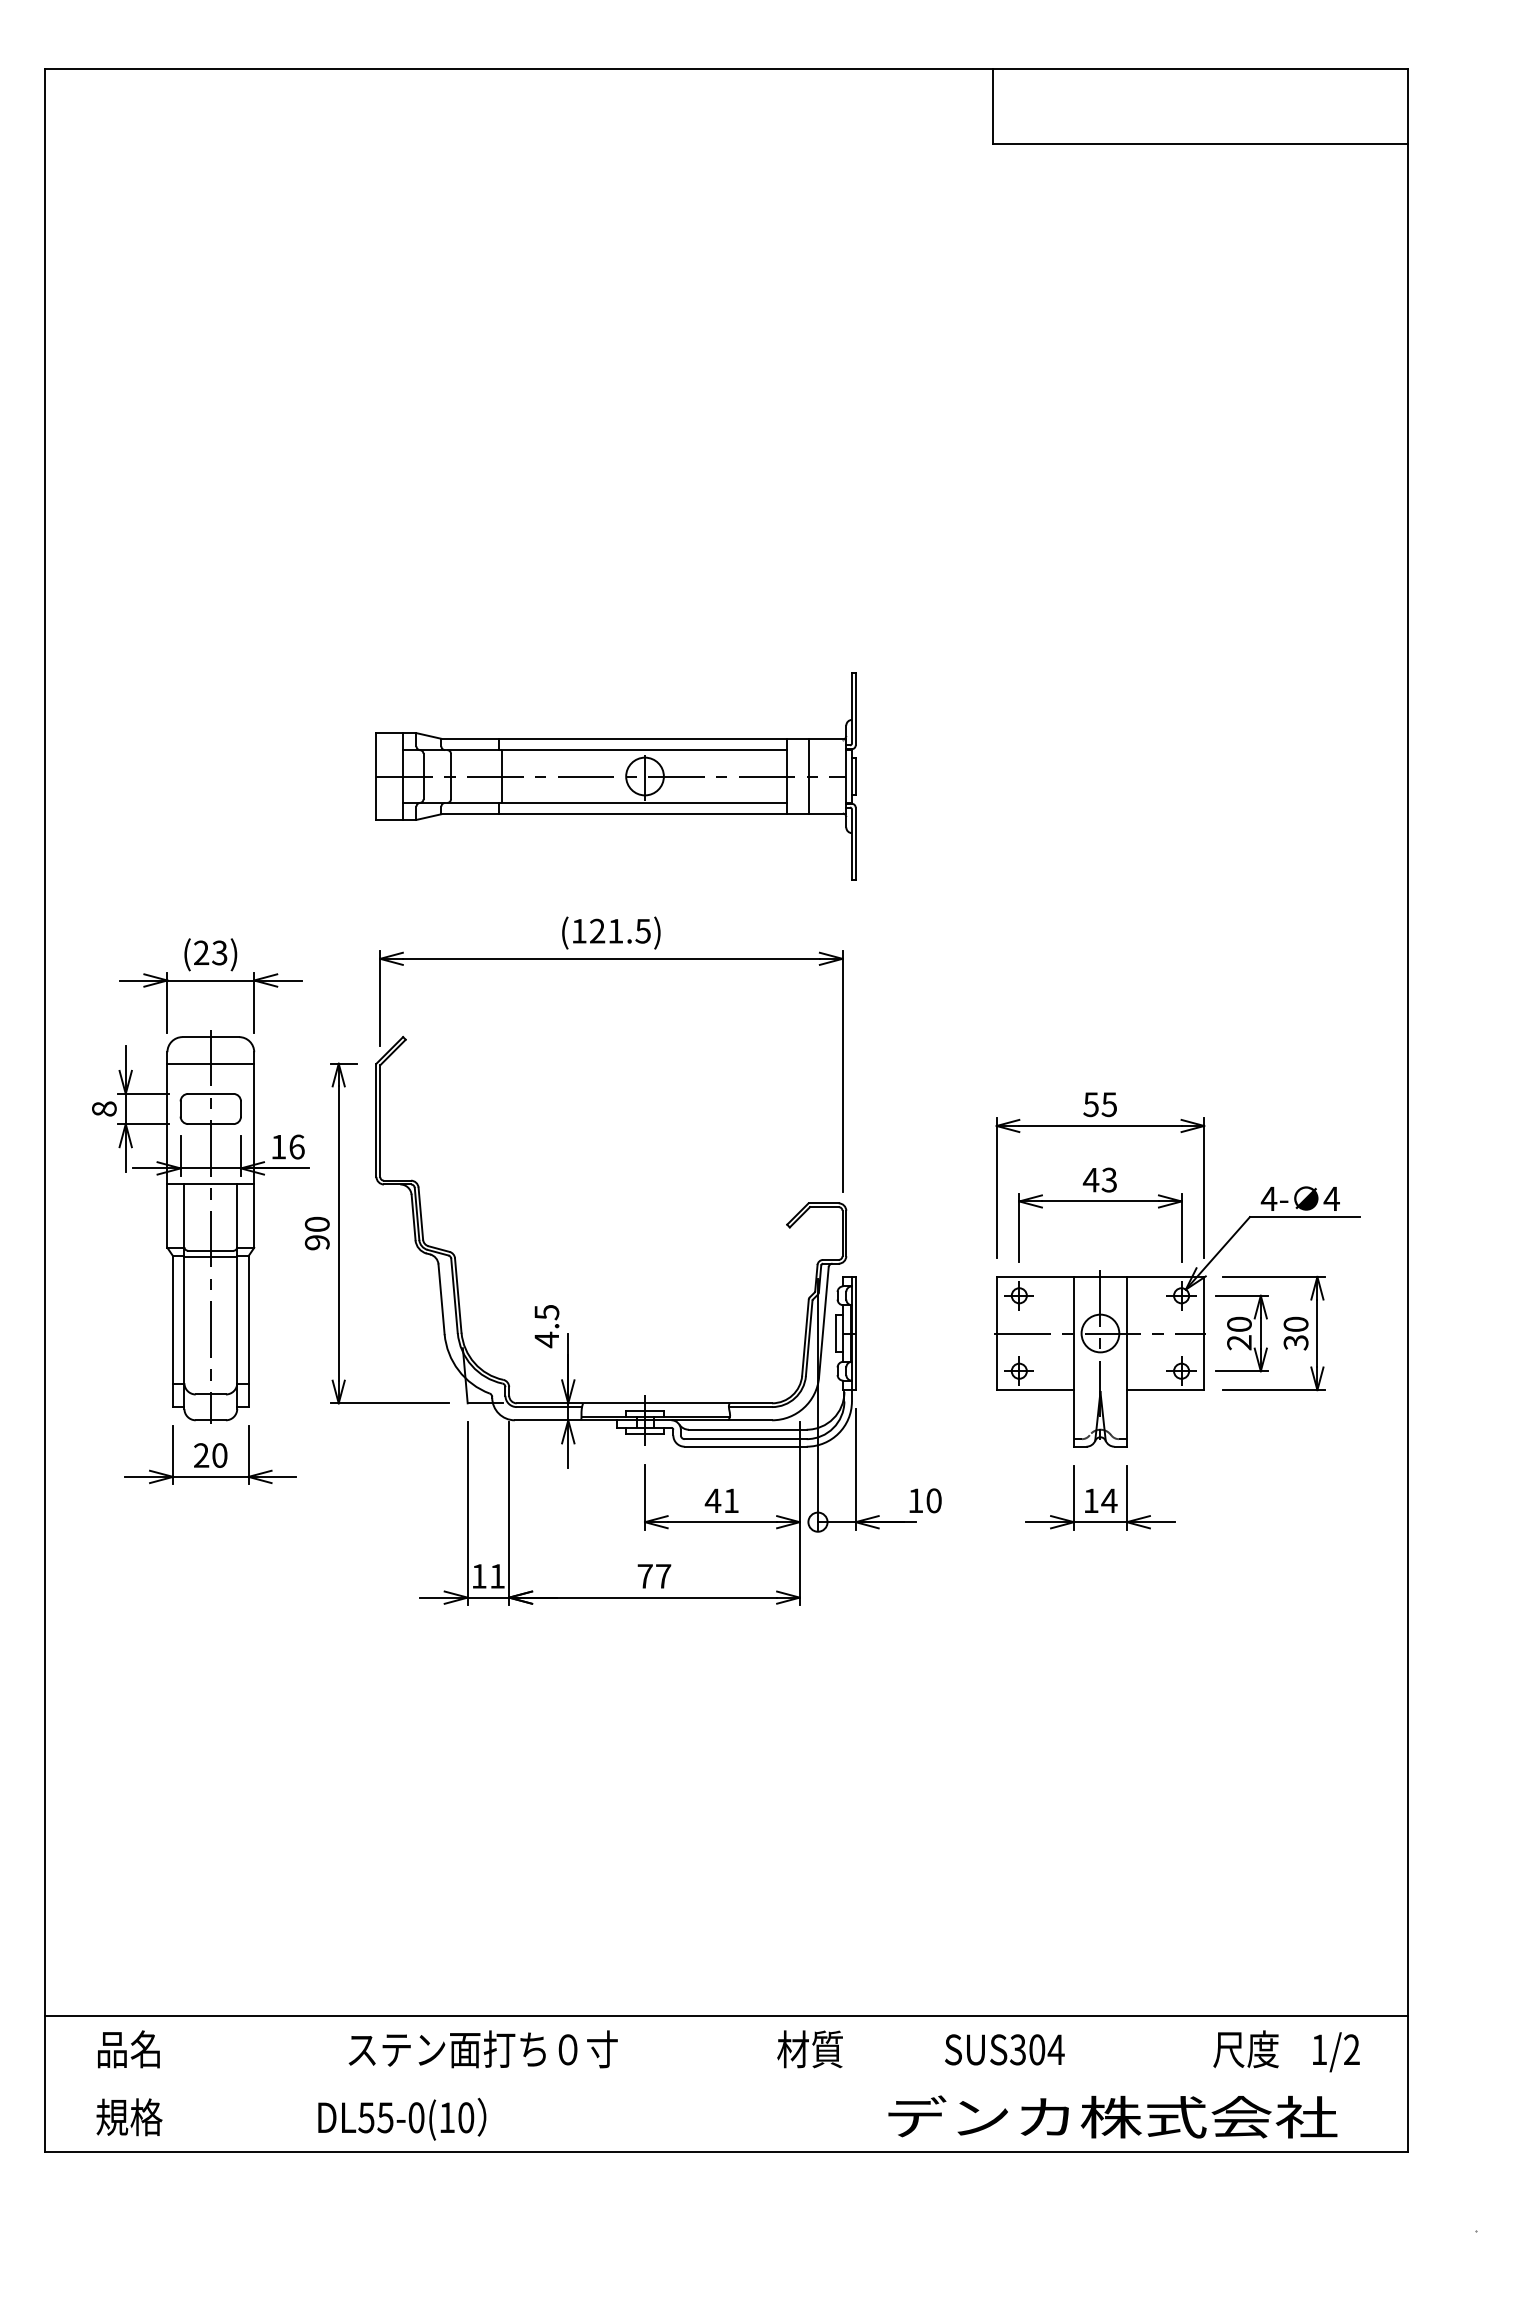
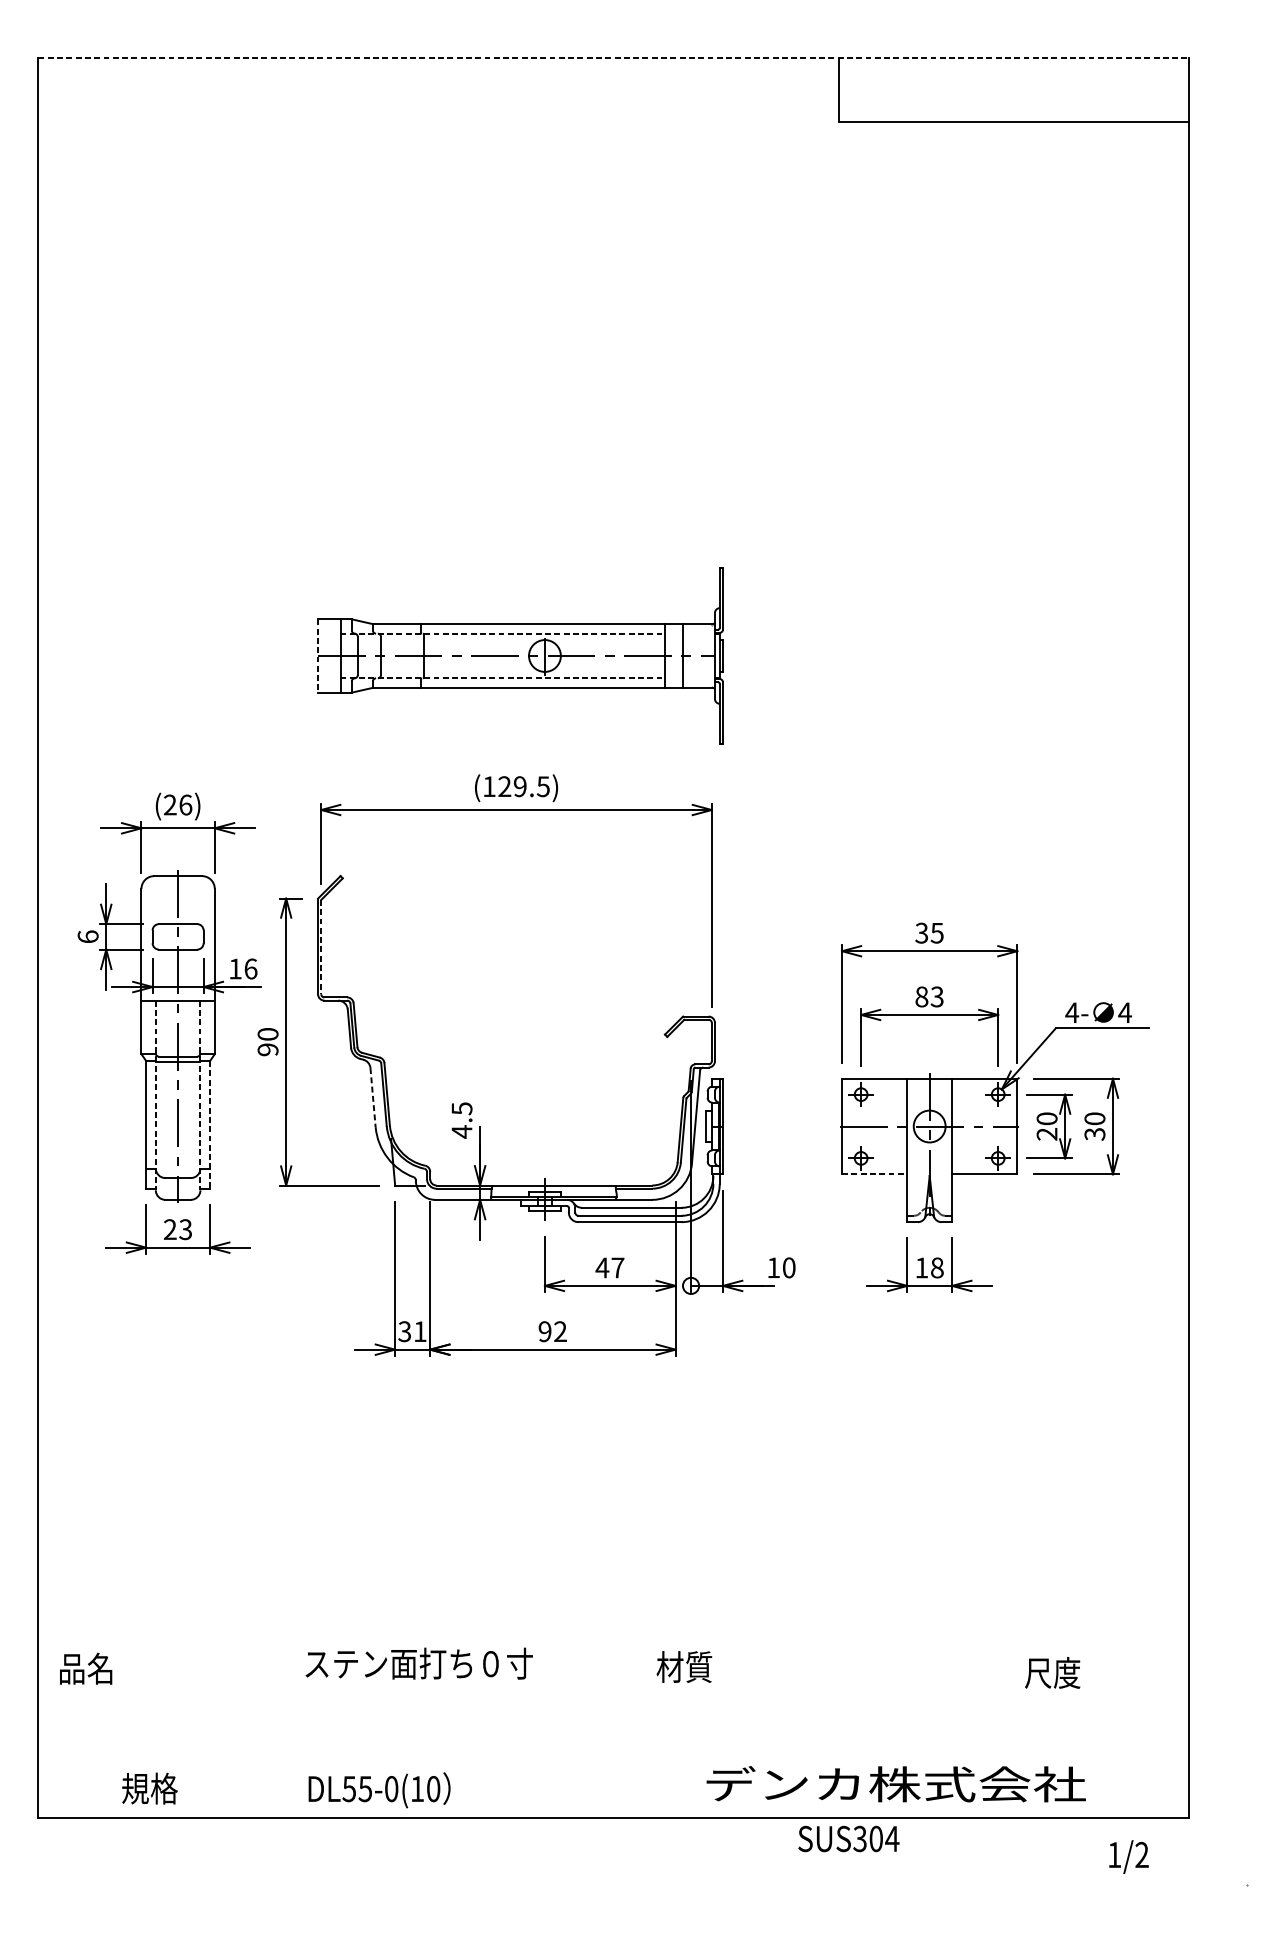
line: (727, 69) -> (614, 58), solid -> dashed
line: (595, 750) -> (503, 634), solid -> dashed
line: (376, 777) -> (318, 656), solid -> dashed
line: (595, 802) -> (503, 677), solid -> dashed
text: (615, 930) -> (520, 786), (121.5) -> (129.5)
text: (219, 952) -> (185, 804), (23) -> (26)
line: (210, 1063) -> (177, 898), removed
text: (1090, 1104) -> (921, 933), 55 -> 35
text: (104, 1108) -> (88, 936), 8 -> 6
line: (380, 1121) -> (321, 947), solid -> dashed
text: (1090, 1179) -> (921, 996), 43 -> 83
line: (184, 1297) -> (155, 1096), solid -> dashed
line: (237, 1297) -> (200, 1096), solid -> dashed
line: (441, 1299) -> (373, 1097), solid -> dashed
line: (248, 1332) -> (209, 1125), solid -> dashed
line: (1035, 1390) -> (874, 1174), solid -> dashed
text: (219, 1455) -> (185, 1229), 20 -> 23
text: (731, 1500) -> (618, 1267), 41 -> 47
text: (1109, 1500) -> (937, 1267), 14 -> 18
text: (478, 1576) -> (404, 1331), 11 -> 31
text: (654, 1576) -> (552, 1331), 77 -> 92
line: (726, 2015) -> (613, 1702), removed
text: (128, 2049) -> (85, 1668), moved
text: (482, 2049) -> (418, 1663), moved
text: (809, 2049) -> (683, 1667), moved
text: (1004, 2049) -> (848, 1838), moved
text: (1245, 2049) -> (1052, 1673), moved
text: (1336, 2052) -> (1129, 1857), moved
text: (1112, 2116) -> (895, 1783), moved
text: (129, 2117) -> (149, 1788), moved
text: (402, 2118) -> (379, 1789), moved

